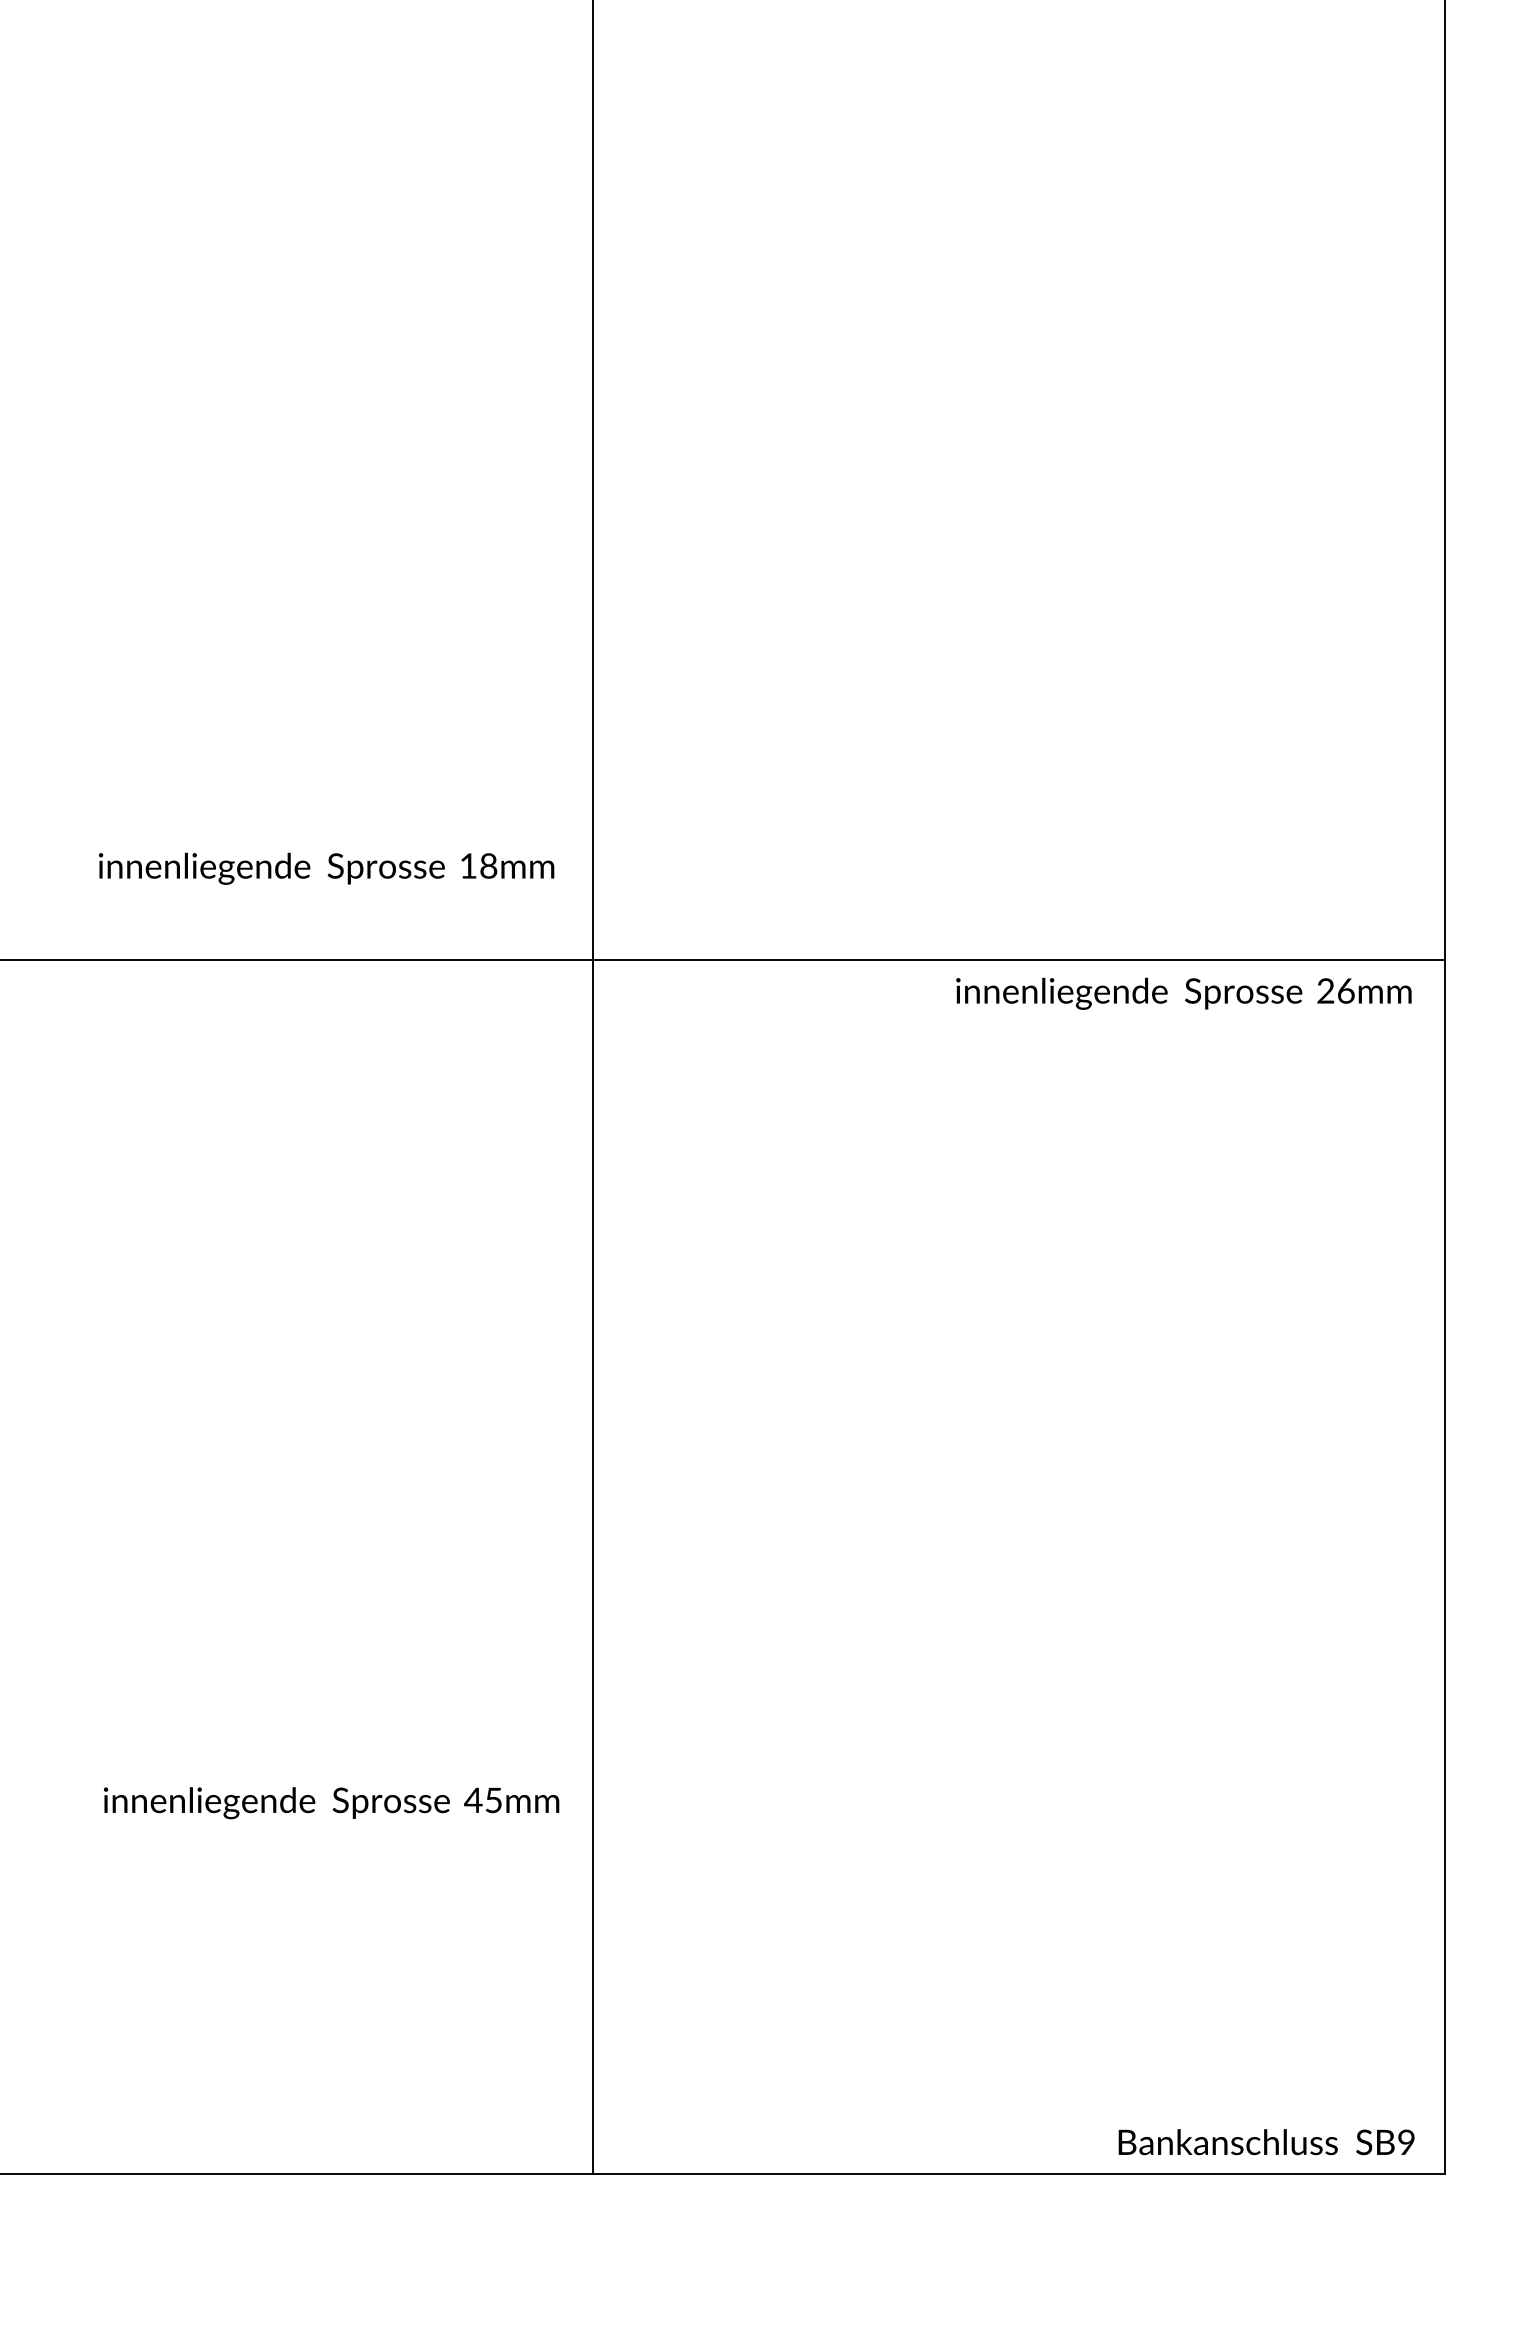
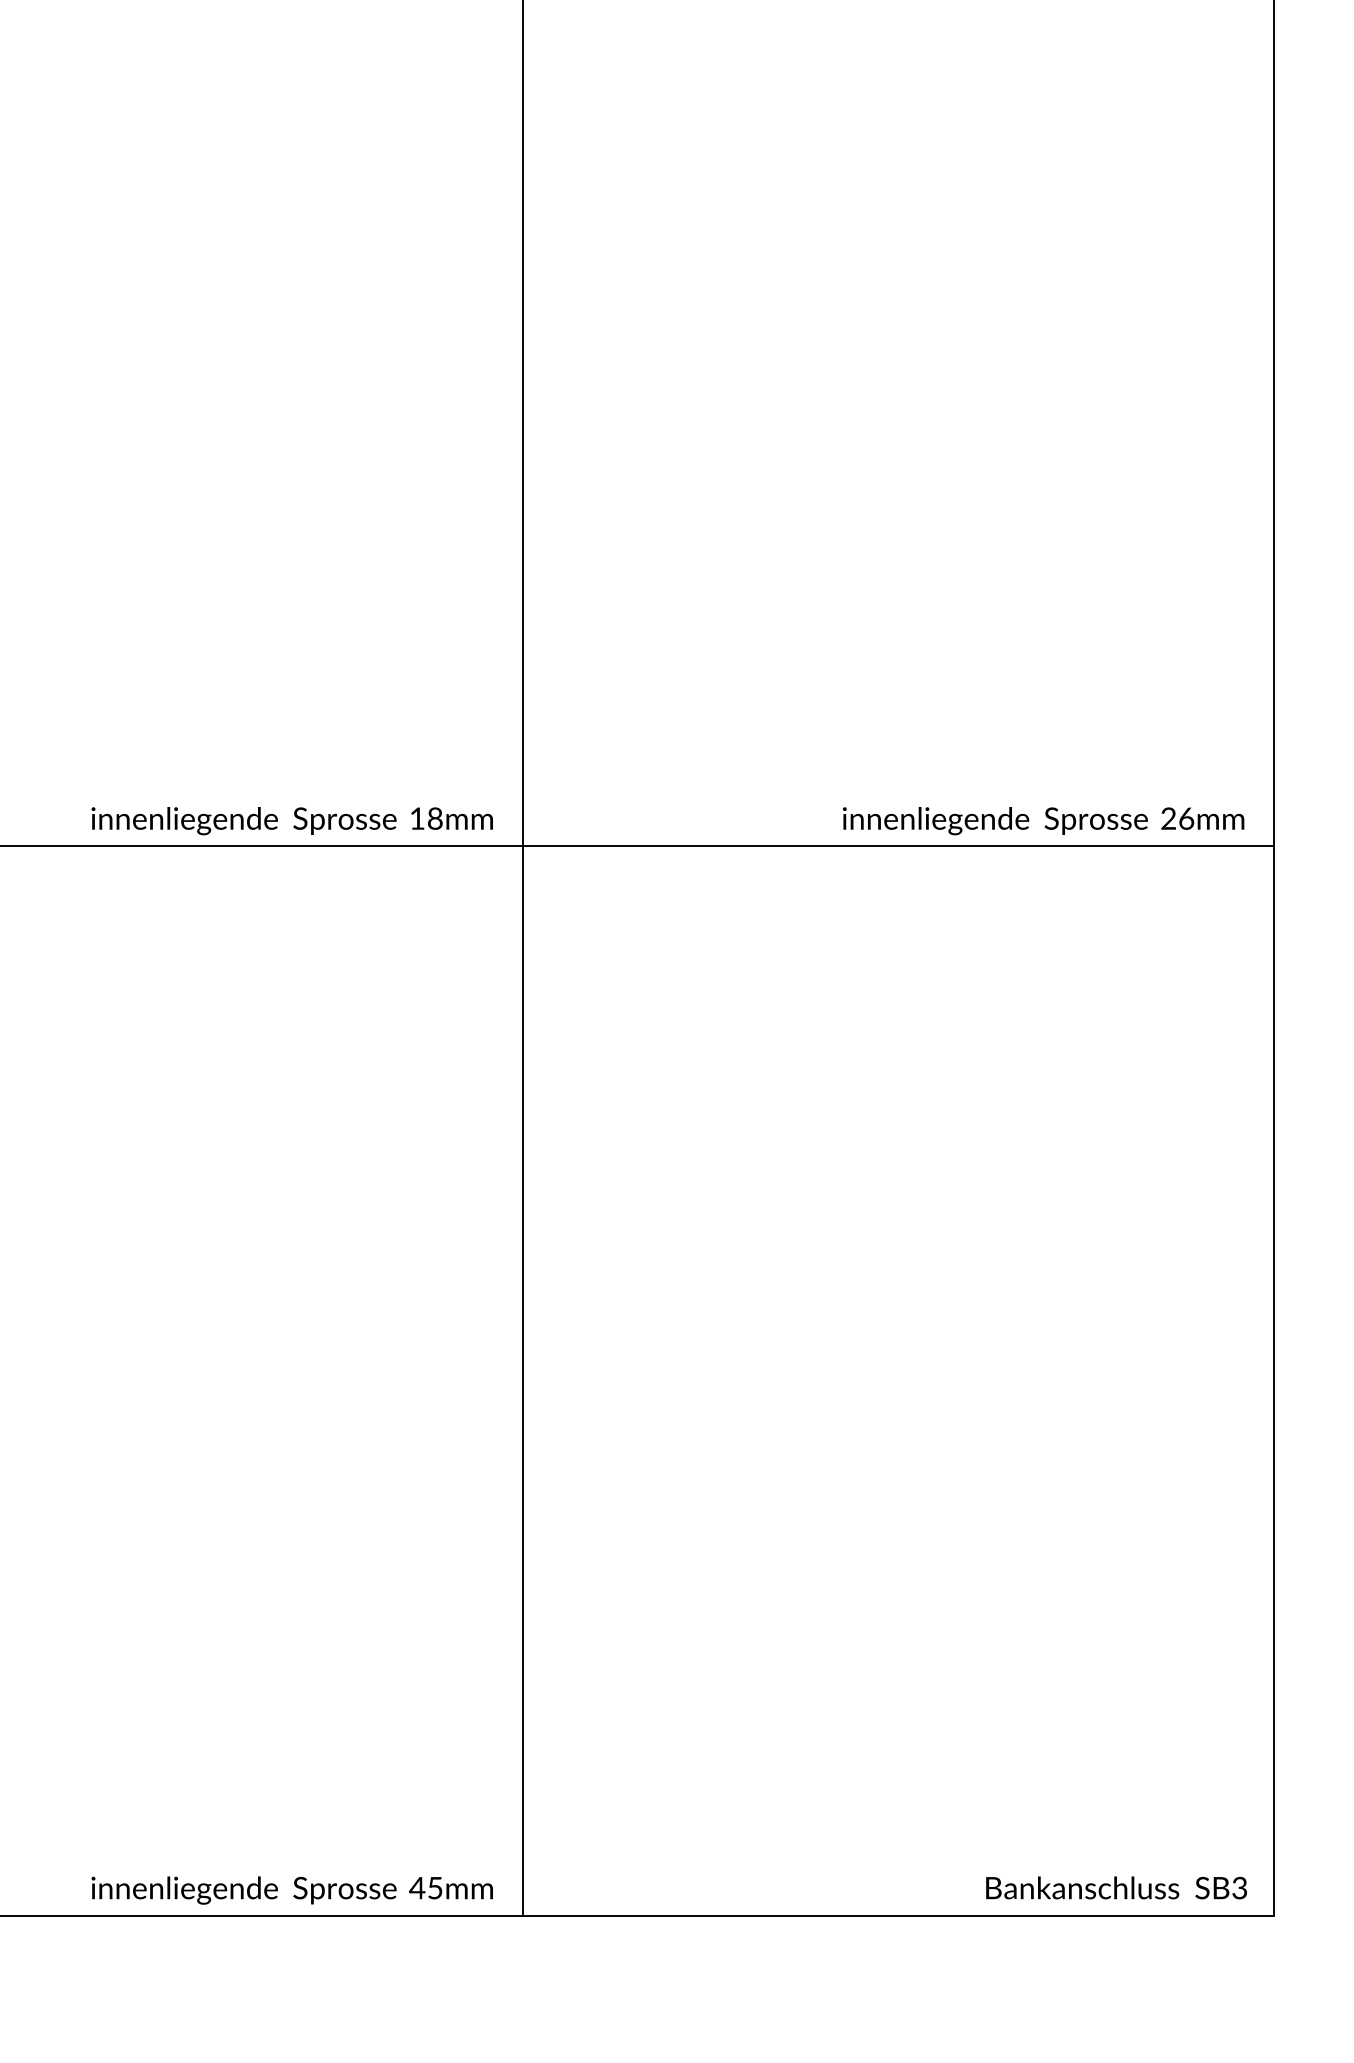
text: (326, 868) -> (292, 820), moved
text: (1183, 993) -> (1043, 820), moved
text: (331, 1803) -> (292, 1890), moved
text: (1406, 2142) -> (1239, 1888), SB9 -> SB3

